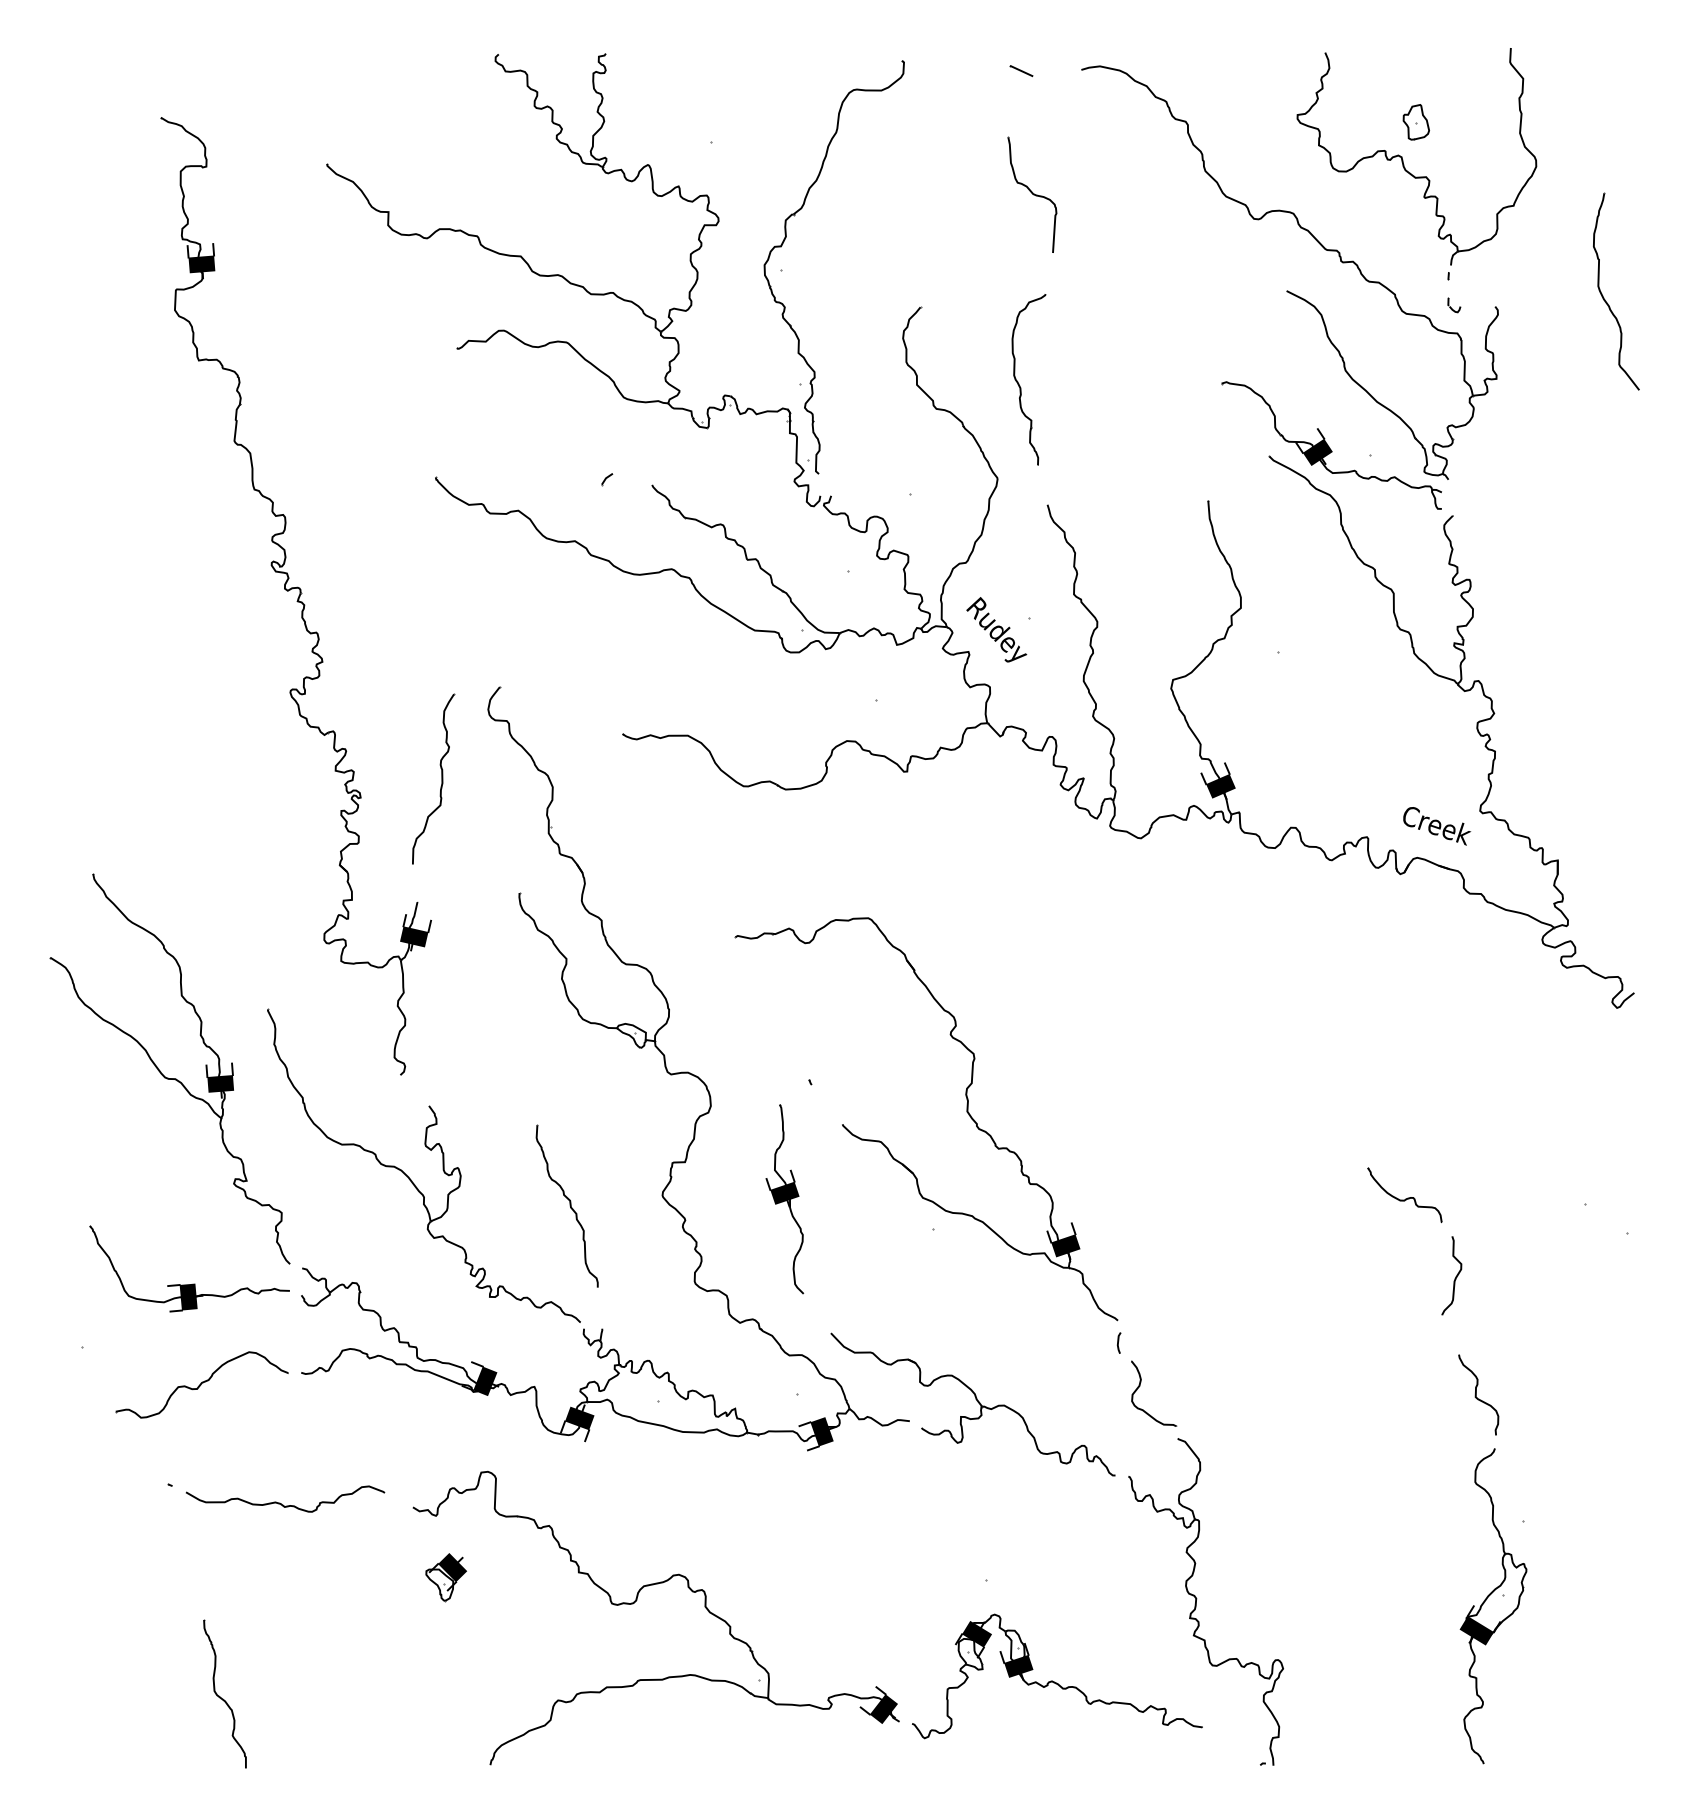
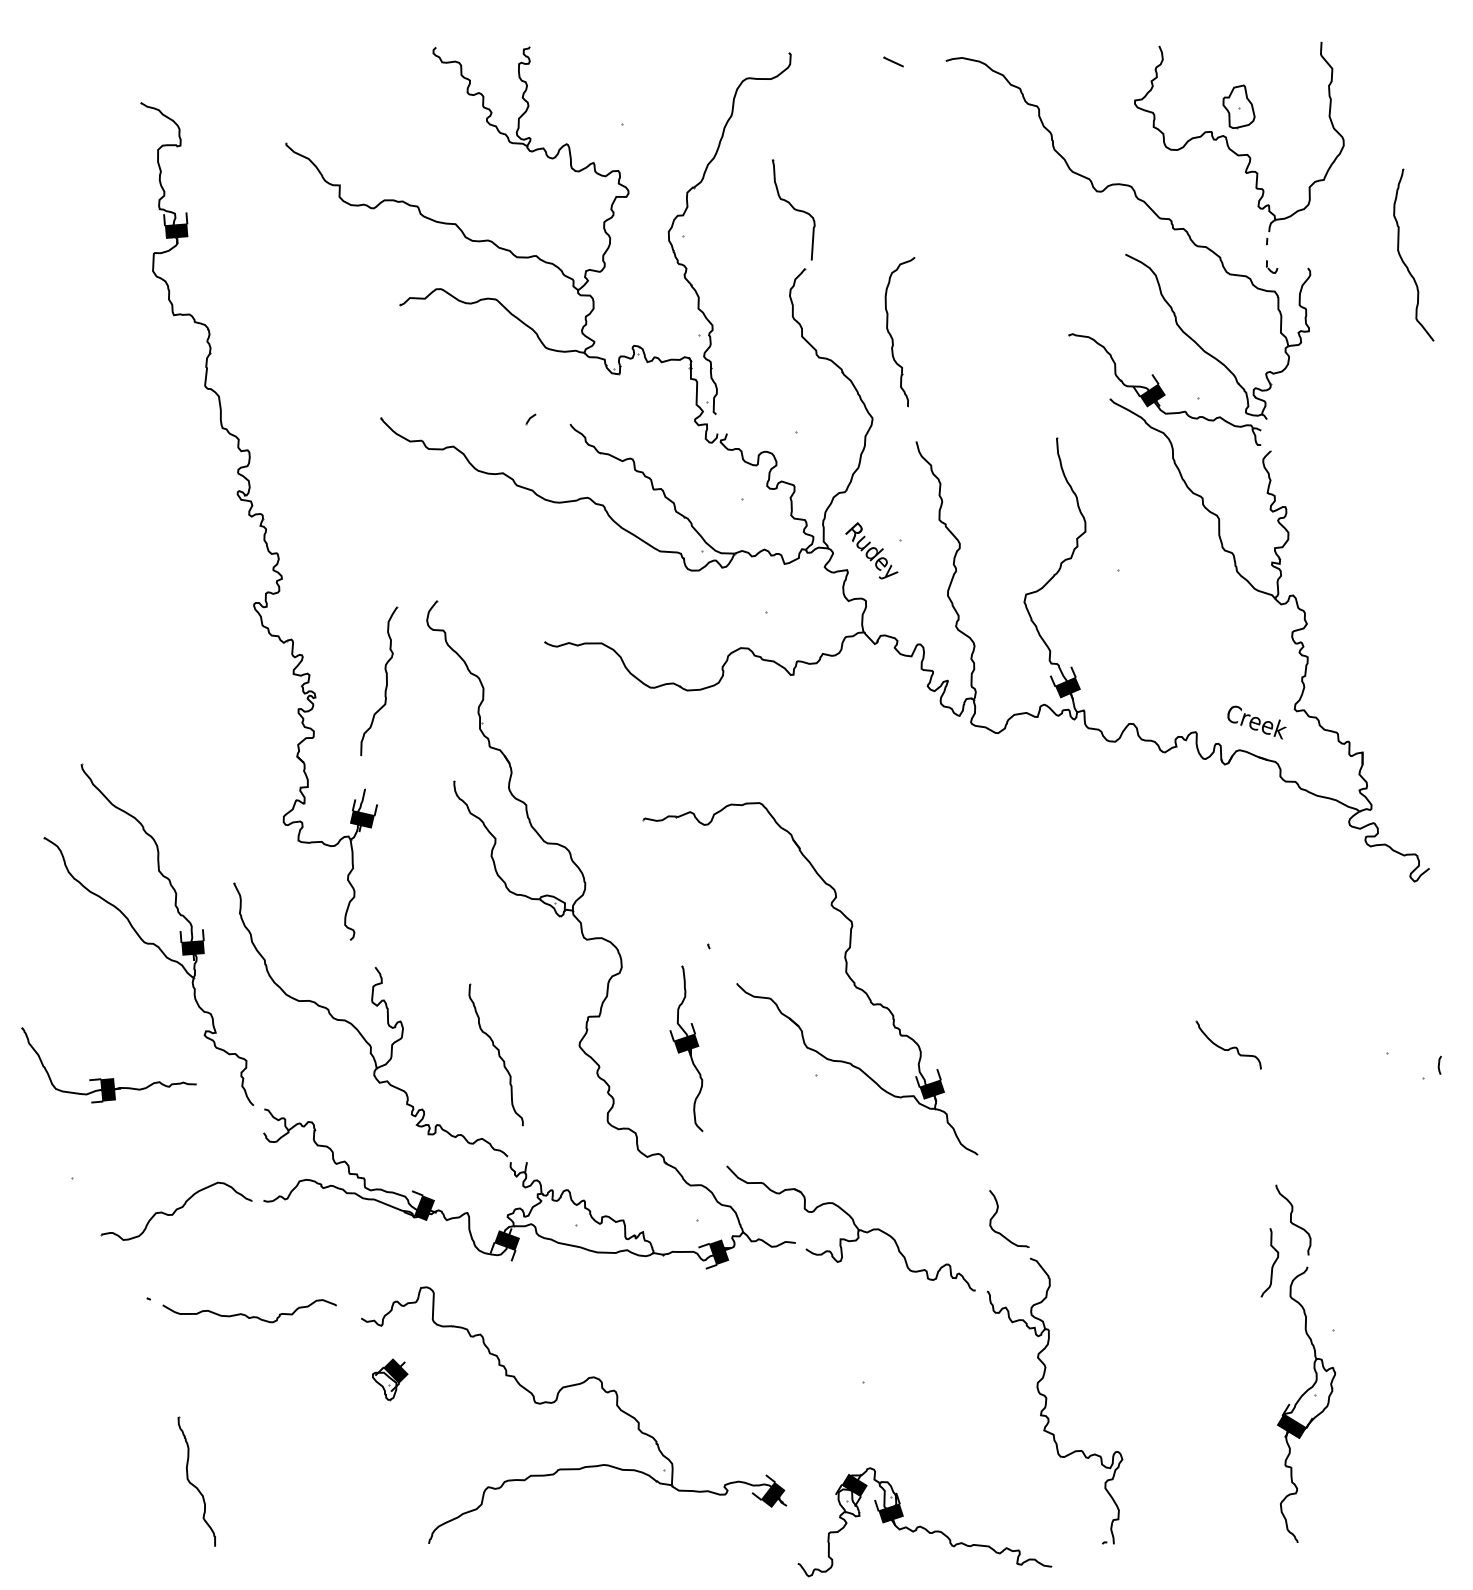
part: (1415, 122) -> (1238, 107), size x1.4
part: (1032, 194) -> (793, 209), moved
curve: (1455, 1276) -> (1273, 1263), moved
part: (192, 1283) -> (111, 1077), moved
line: (1118, 1342) -> (1439, 1064), moved
part: (1057, 1676) -> (924, 1522), moved

